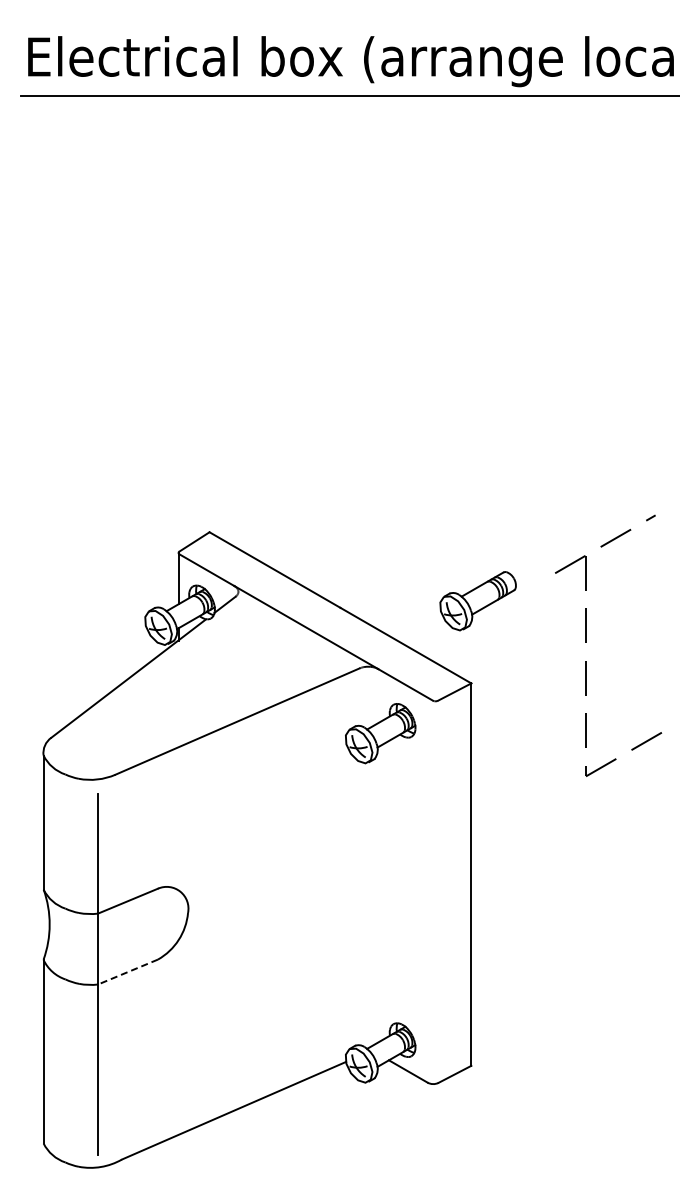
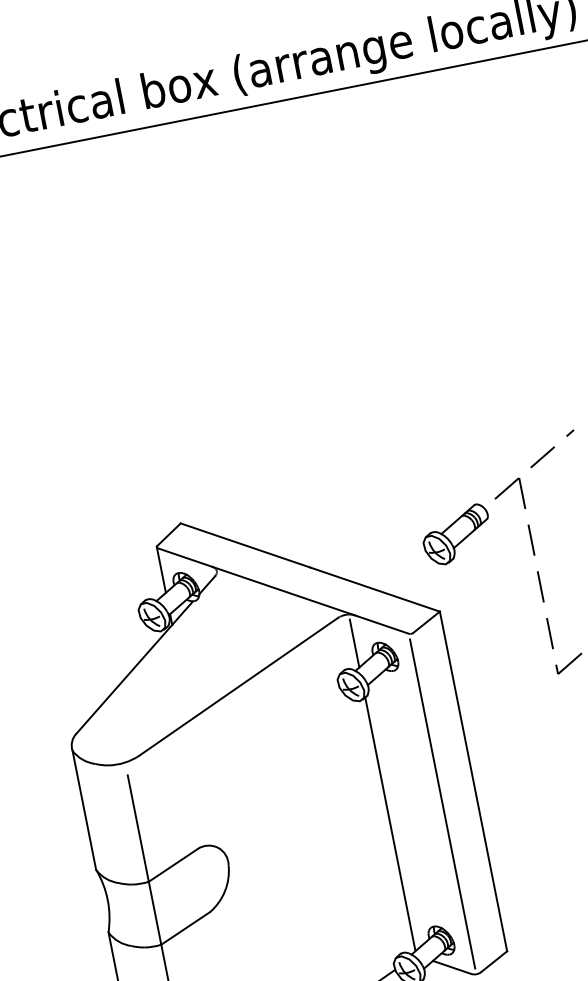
part: (477, 601) -> (456, 535), moved
line: (372, 699) -> (354, 643), added
line: (433, 892) -> (443, 804), added
line: (372, 902) -> (390, 823), added
line: (127, 972) -> (185, 928), dashed -> solid

